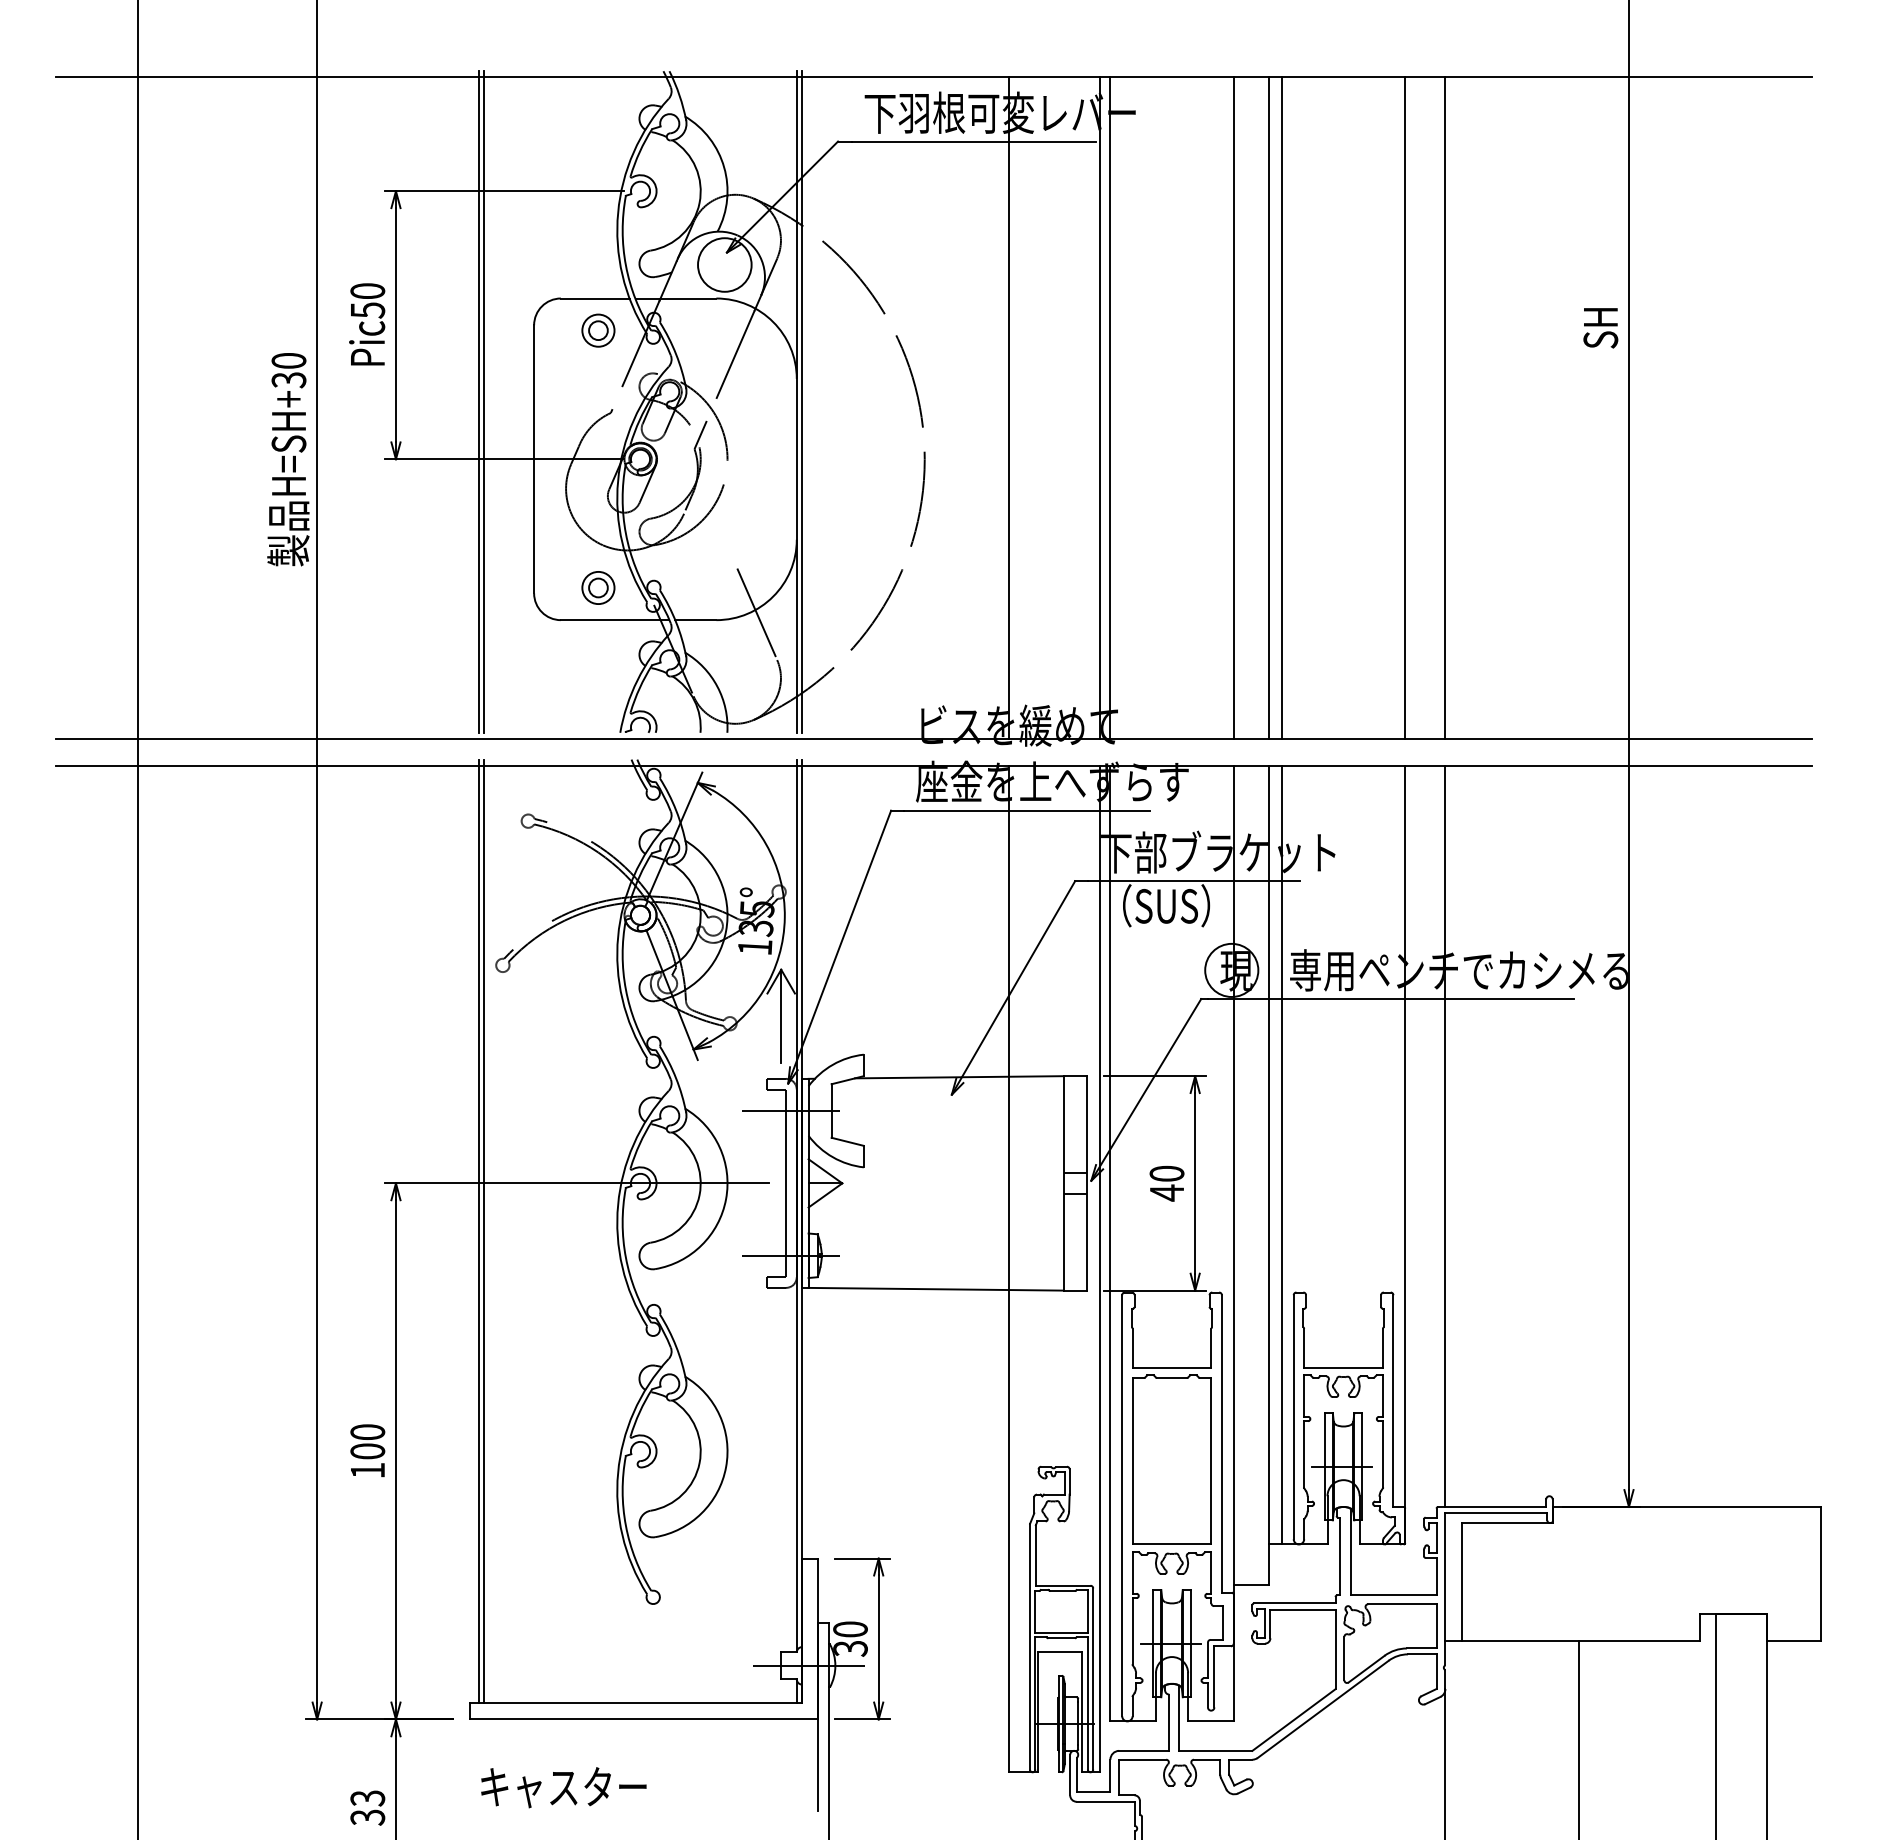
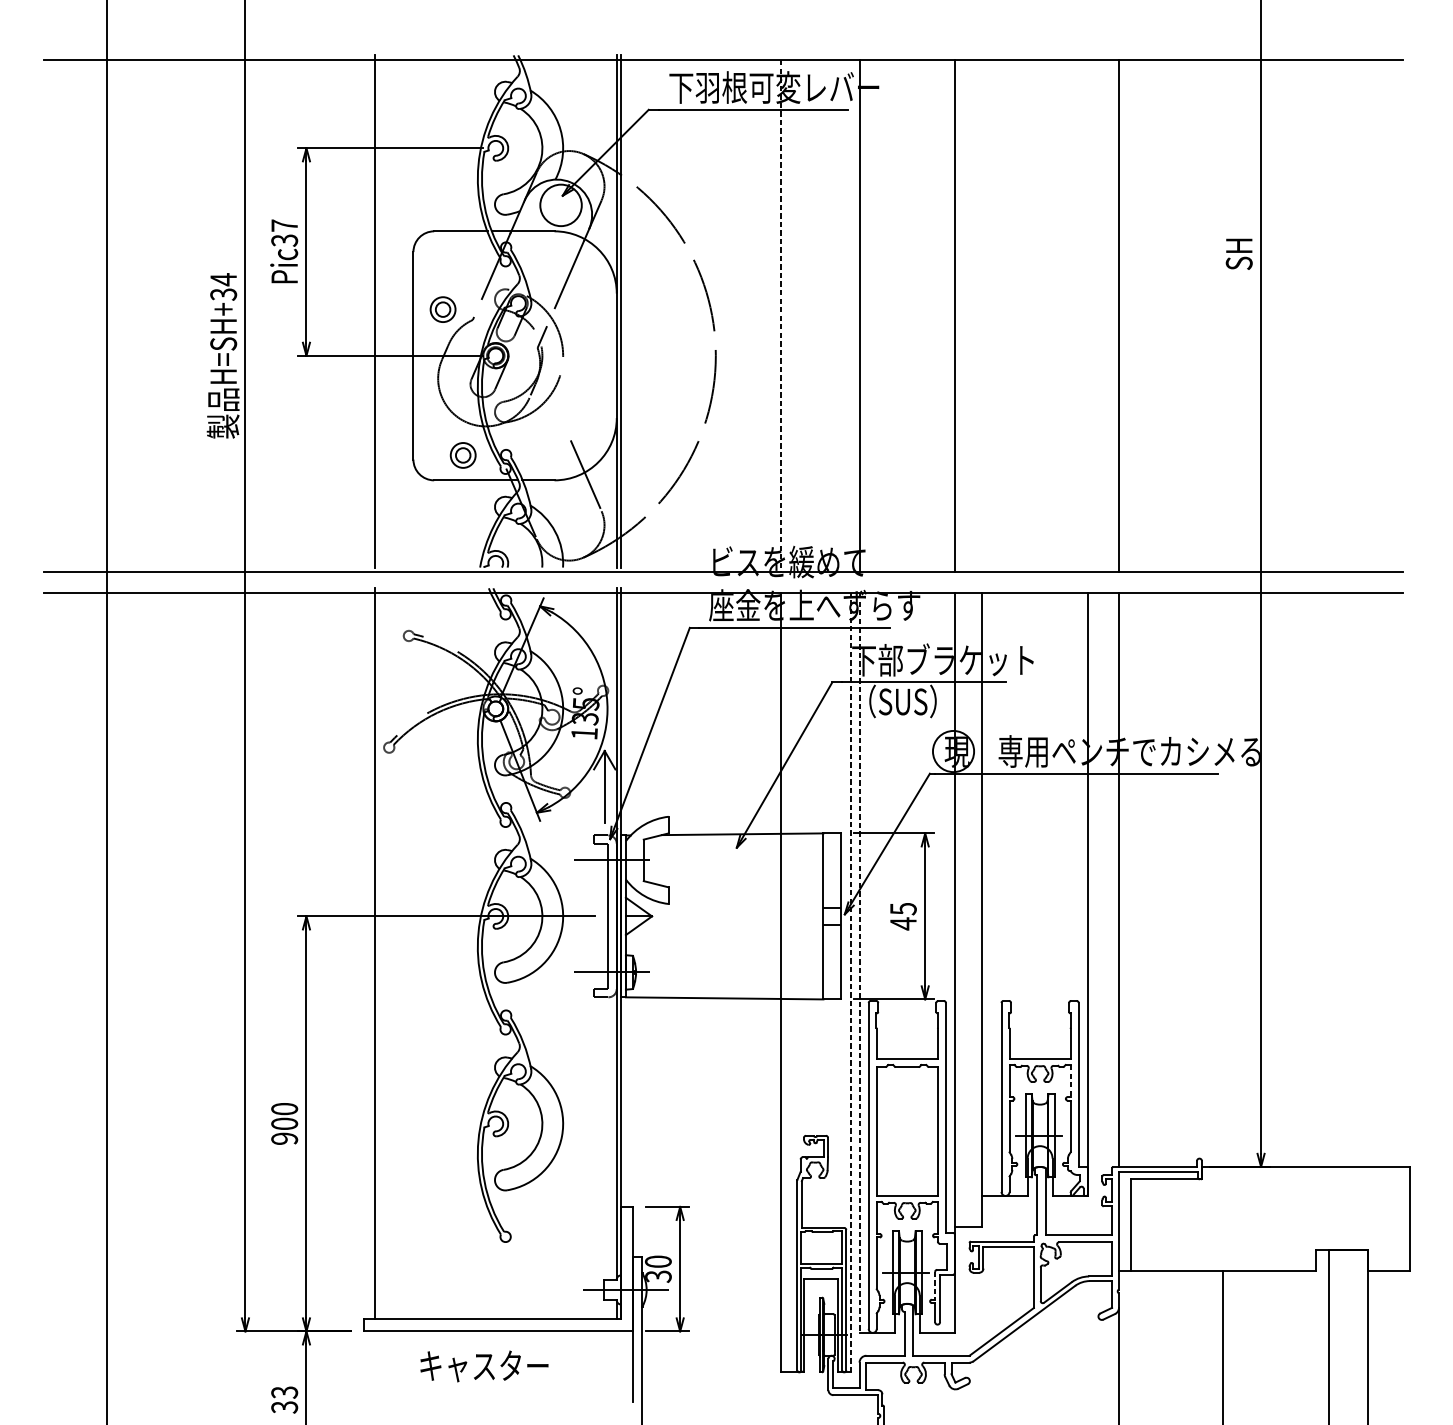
text: (367, 300) -> (284, 232), Pic50 -> Pic37
part: (598, 330) -> (443, 309), moved
text: (288, 360) -> (223, 279), H=SH+30 -> H=SH+34
line: (478, 401) -> (370, 311), removed
line: (1099, 407) -> (851, 315), removed
line: (1268, 407) -> (981, 315), removed
line: (1281, 407) -> (992, 315), removed
line: (1405, 407) -> (1088, 315), removed
line: (1008, 408) -> (780, 316), solid -> dashed
line: (1281, 1154) -> (992, 894), removed
text: (1166, 1173) -> (903, 908), 40 -> 45
line: (478, 1231) -> (370, 953), removed
line: (1110, 1243) -> (859, 962), solid -> dashed
line: (1099, 1268) -> (851, 982), solid -> dashed
line: (1382, 1396) -> (1070, 1081), solid -> dashed
text: (367, 1470) -> (284, 1138), 100 -> 900
line: (1207, 1660) -> (934, 1285), solid -> dashed
text: (563, 1787) -> (484, 1366), moved

